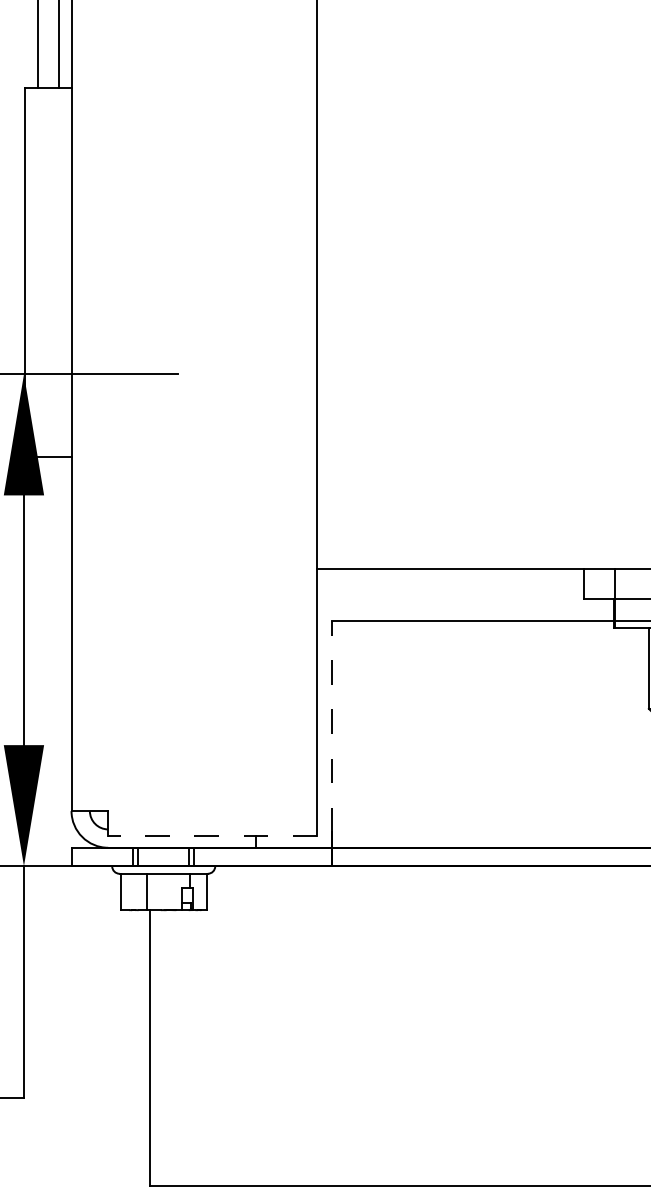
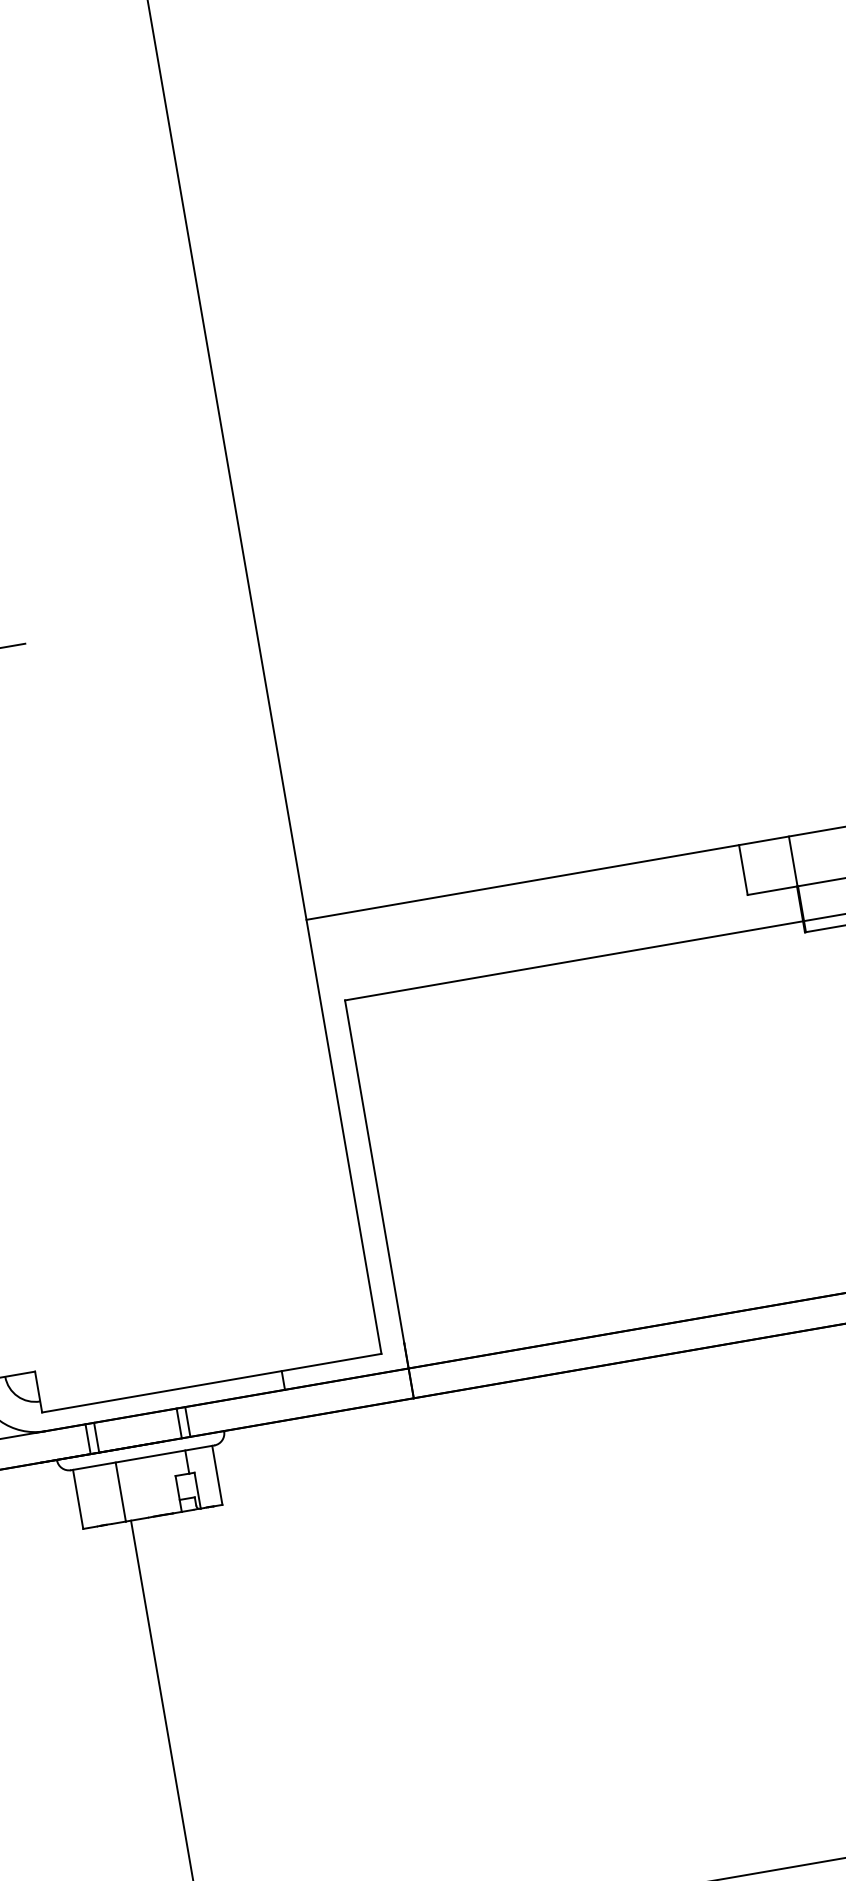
line: (332, 726) -> (375, 1171), dashed -> solid
line: (212, 836) -> (211, 1383), dashed -> solid

